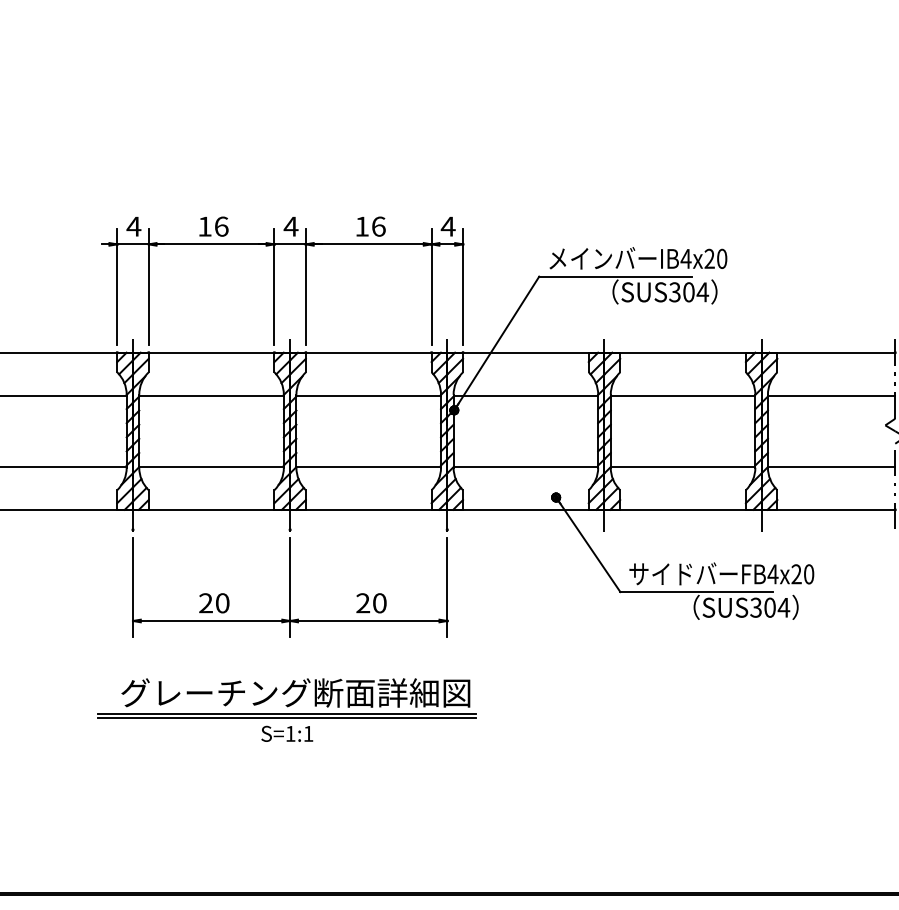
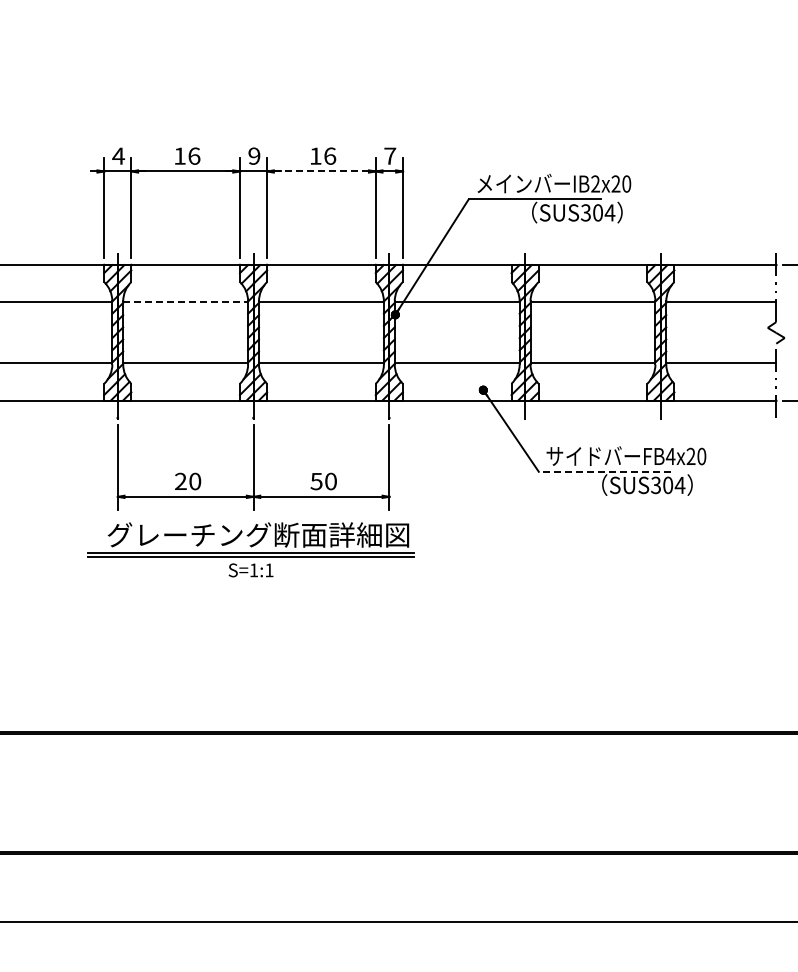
text: (290, 225) -> (253, 155), 4 -> 9
text: (447, 225) -> (389, 155), 4 -> 7
line: (368, 244) -> (321, 171), solid -> dashed
text: (685, 258) -> (595, 183), IB4x20 -> IB2x20
line: (212, 396) -> (186, 302), solid -> dashed
line: (696, 591) -> (604, 471), solid -> dashed
text: (363, 603) -> (316, 481), 20 -> 50
part: (286, 709) -> (250, 549), moved

